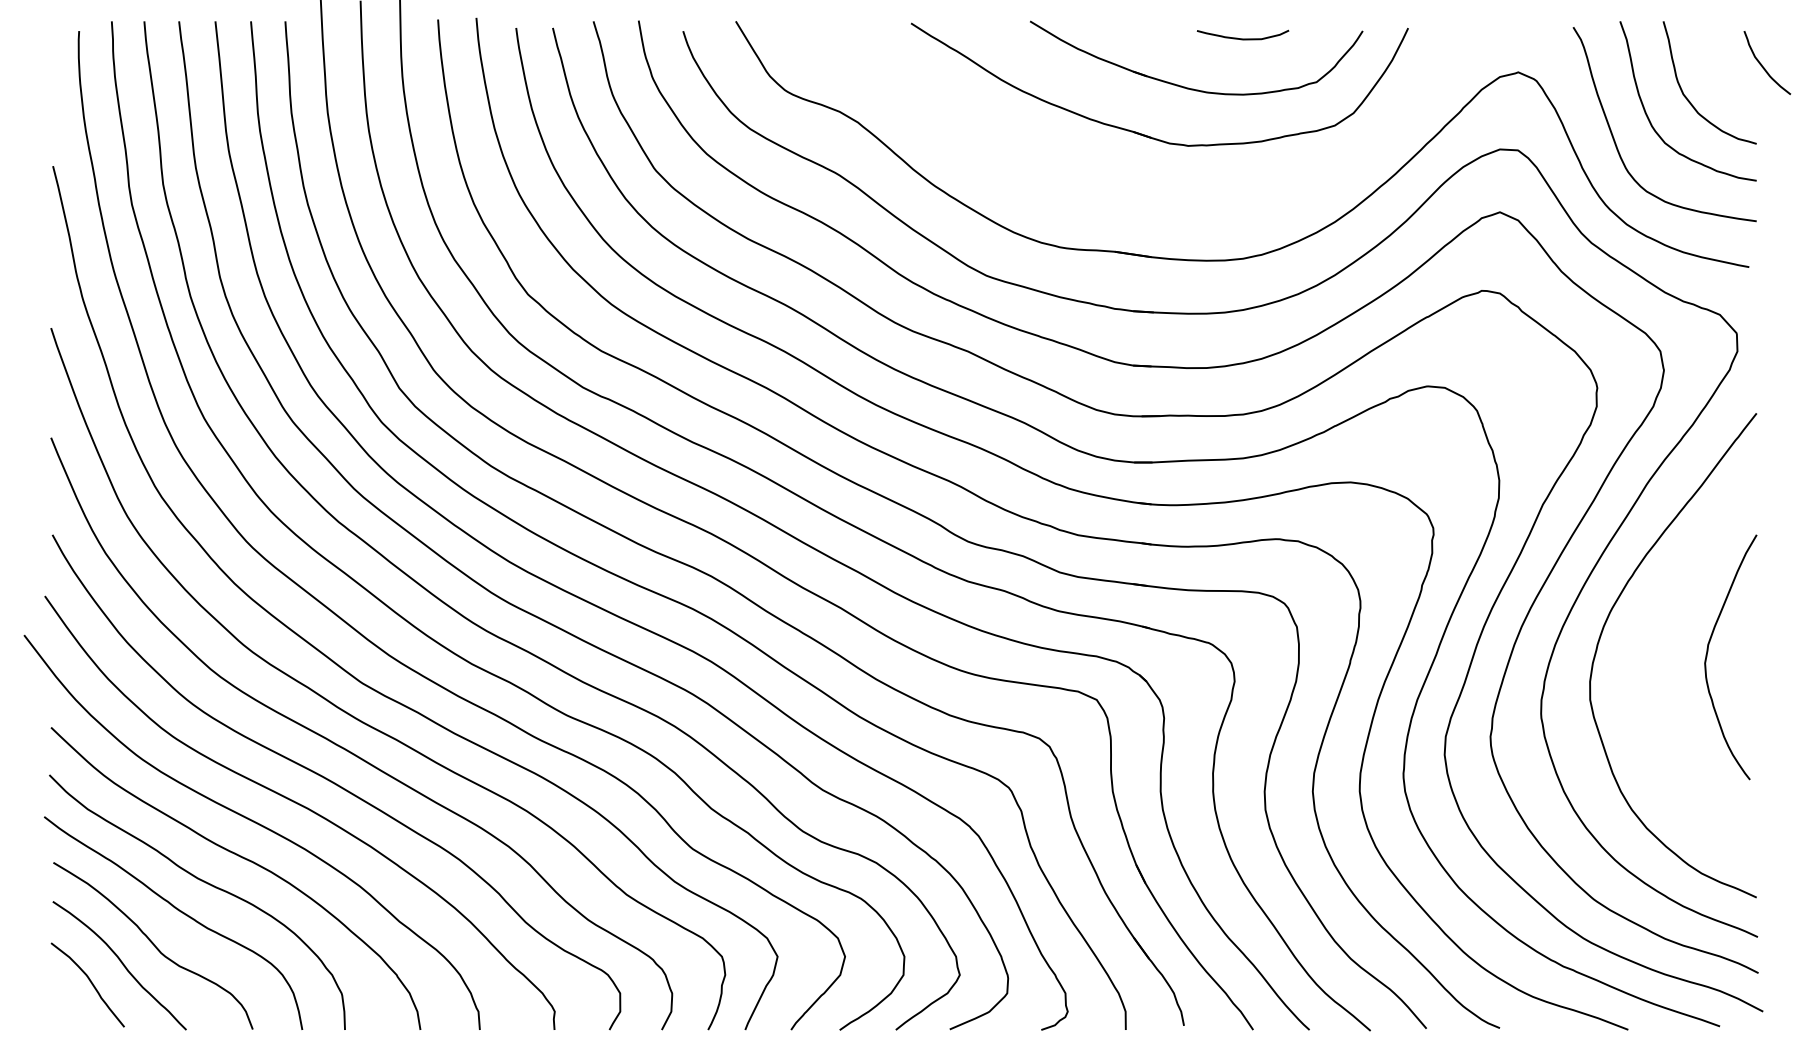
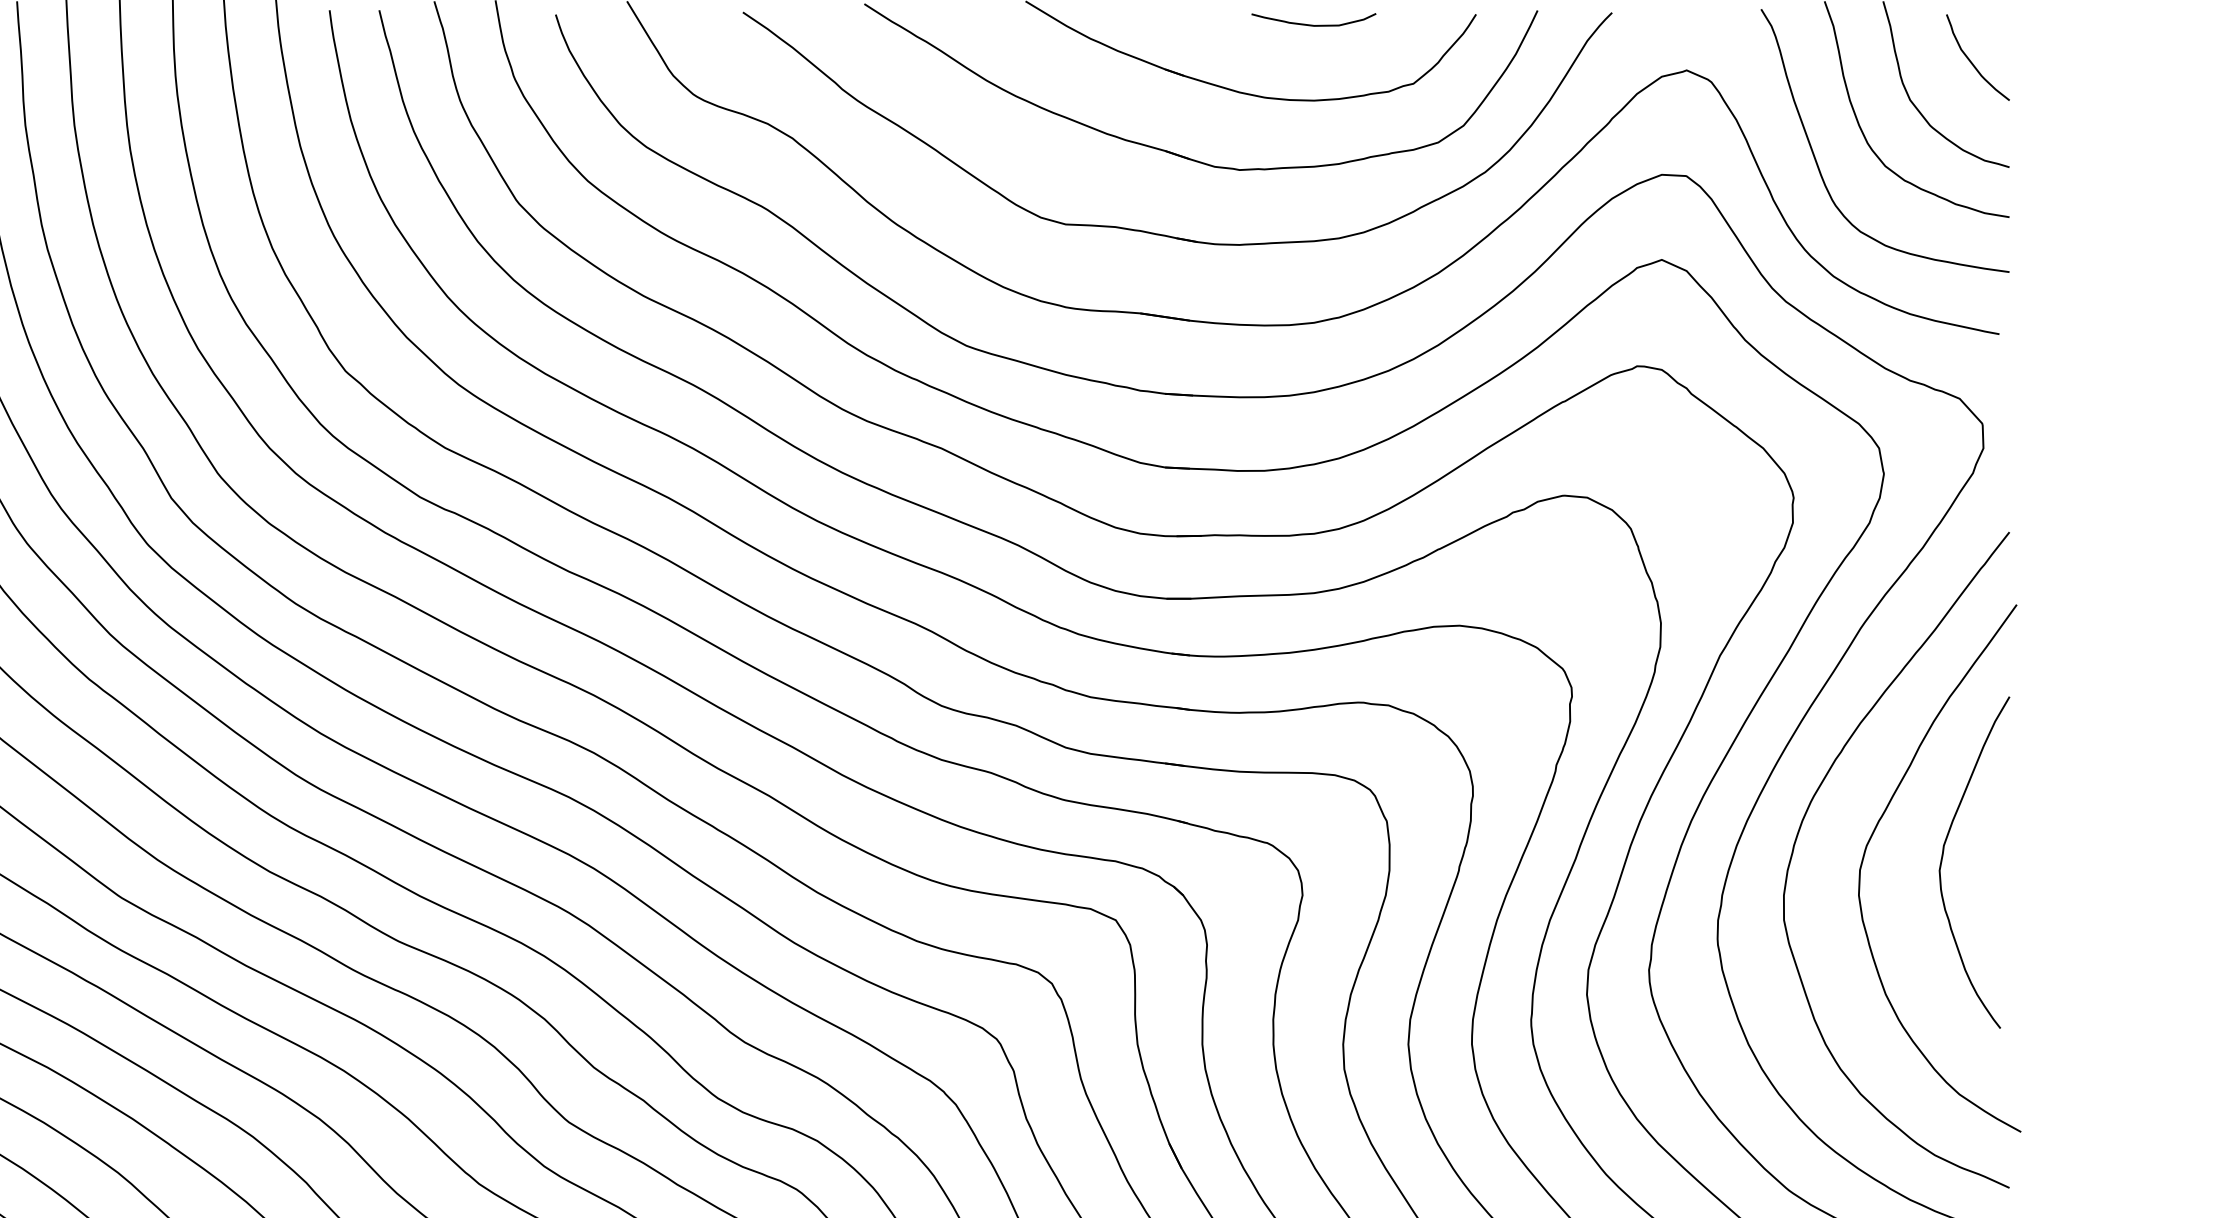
curve: (1762, 64) -> (1971, 59), moved
part: (1129, 192) -> (1160, 233), added
curve: (1656, 636) -> (1873, 834), added

